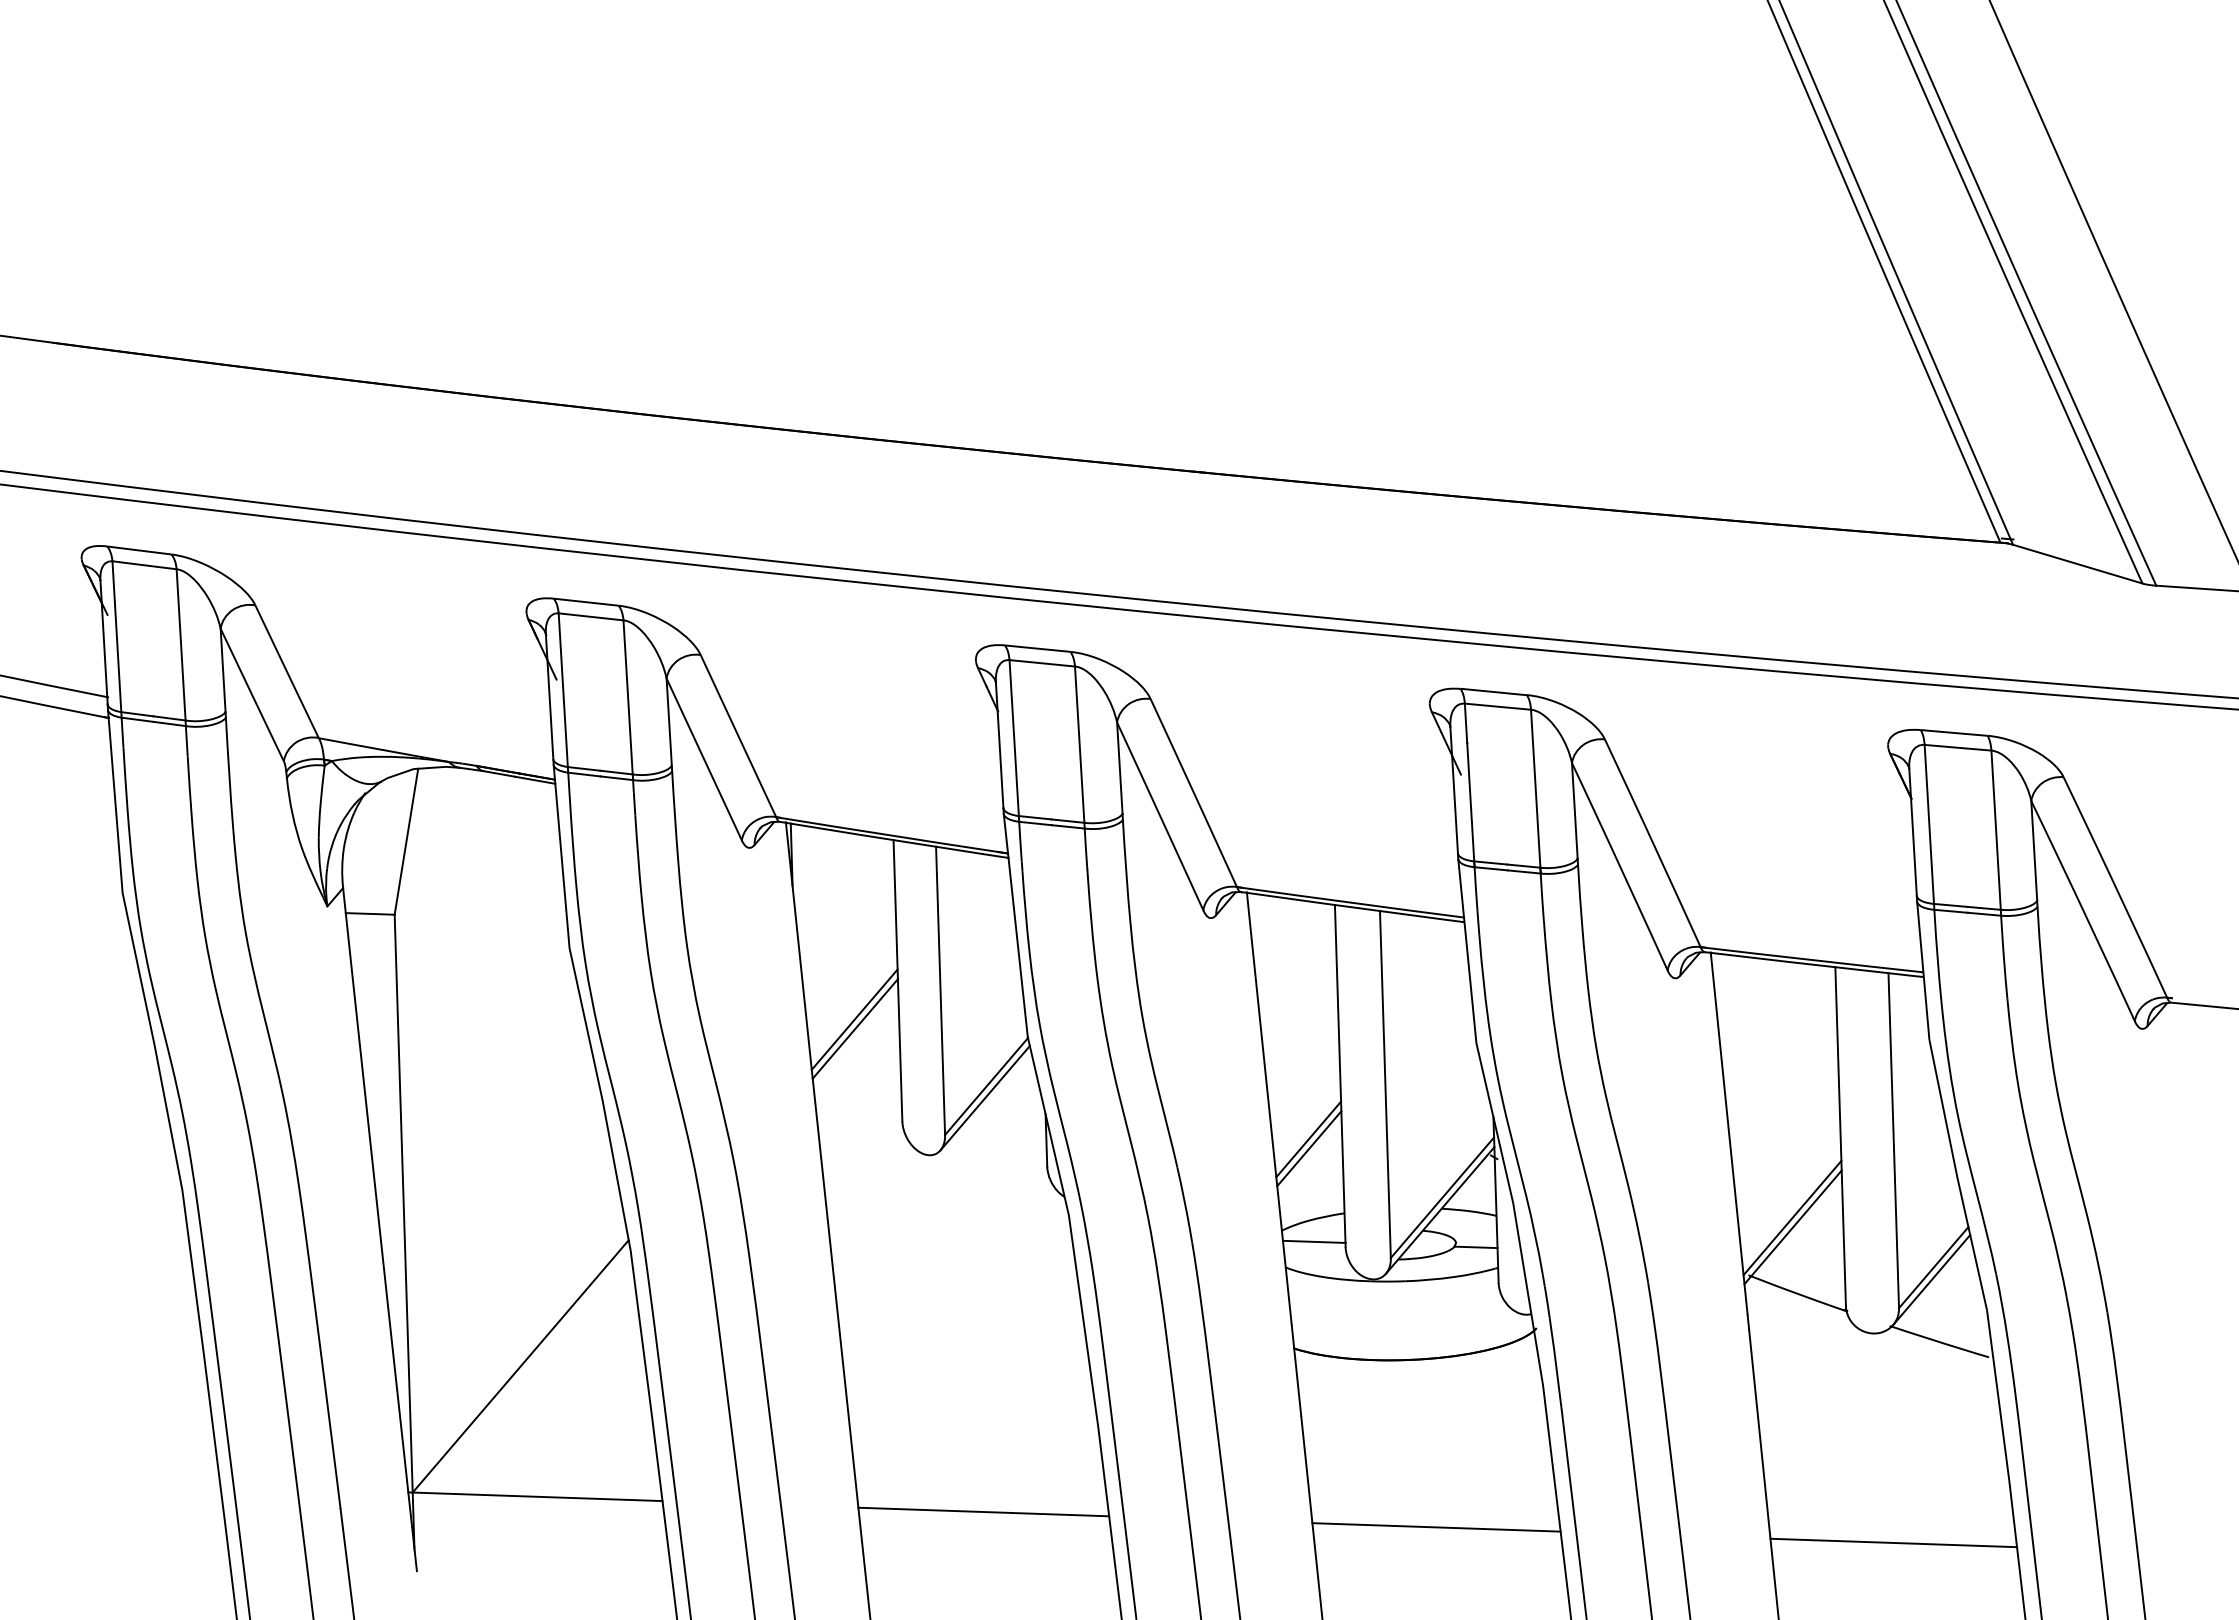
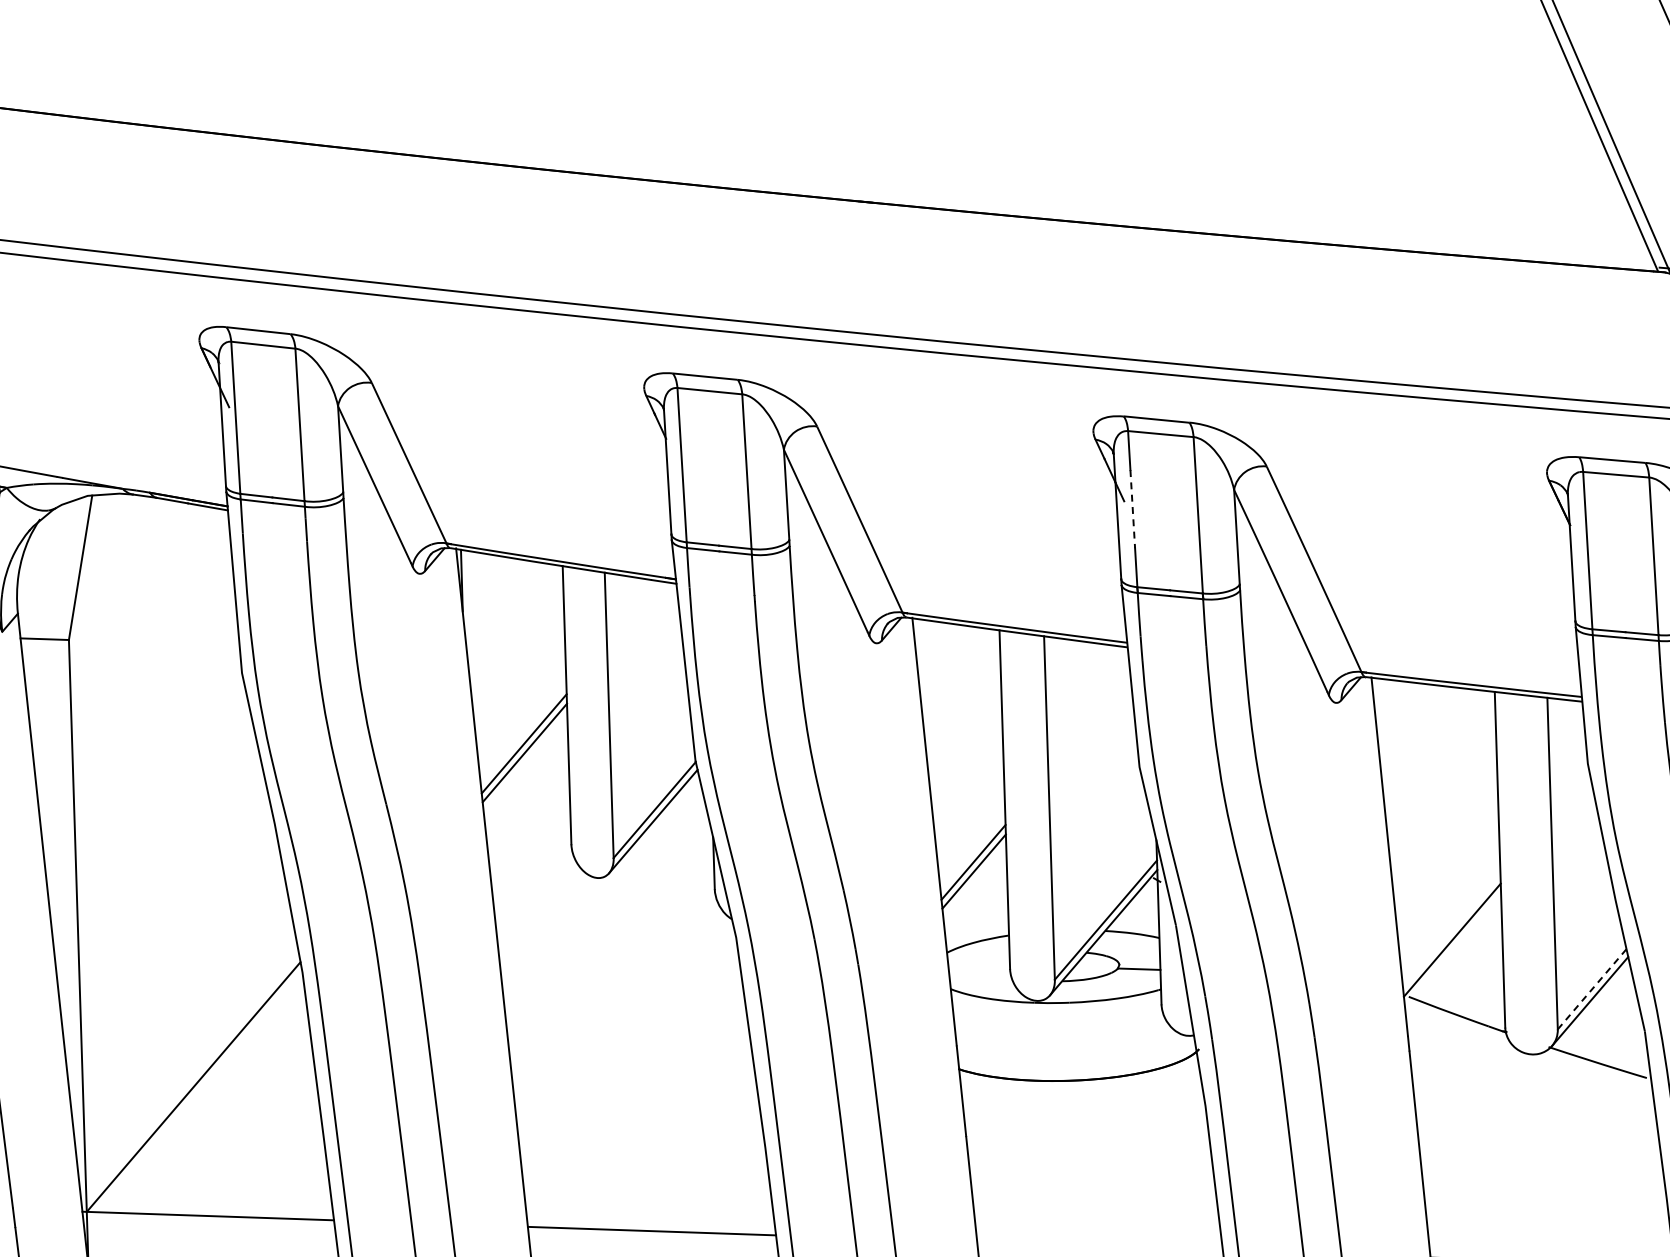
line: (1469, 782) -> (1132, 509), solid -> dashed
line: (1792, 1227) -> (1452, 949), removed
line: (1313, 1241) -> (978, 963), removed
line: (1934, 1267) -> (1592, 989), solid -> dashed
line: (1436, 1527) -> (1100, 1246), removed

